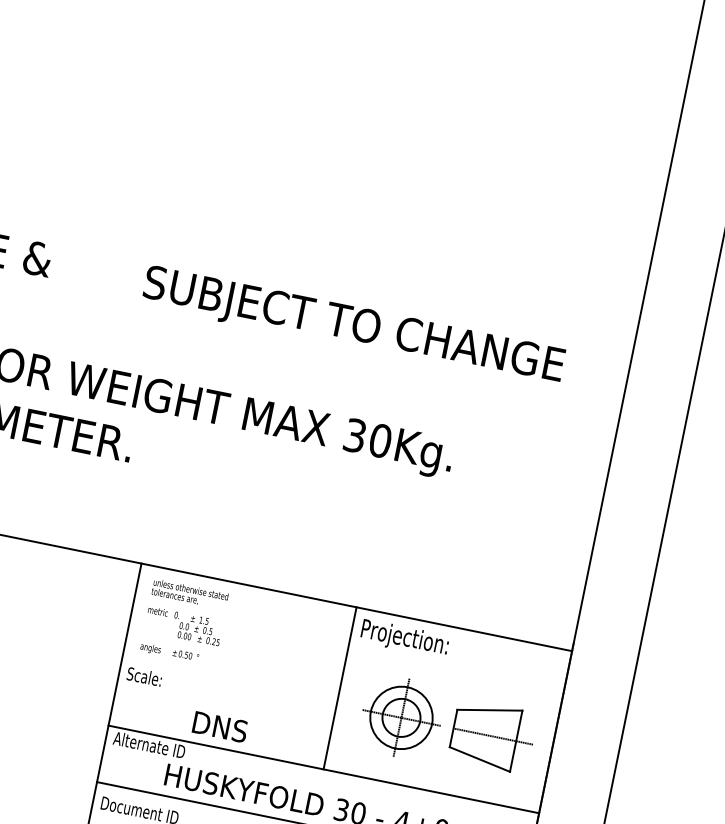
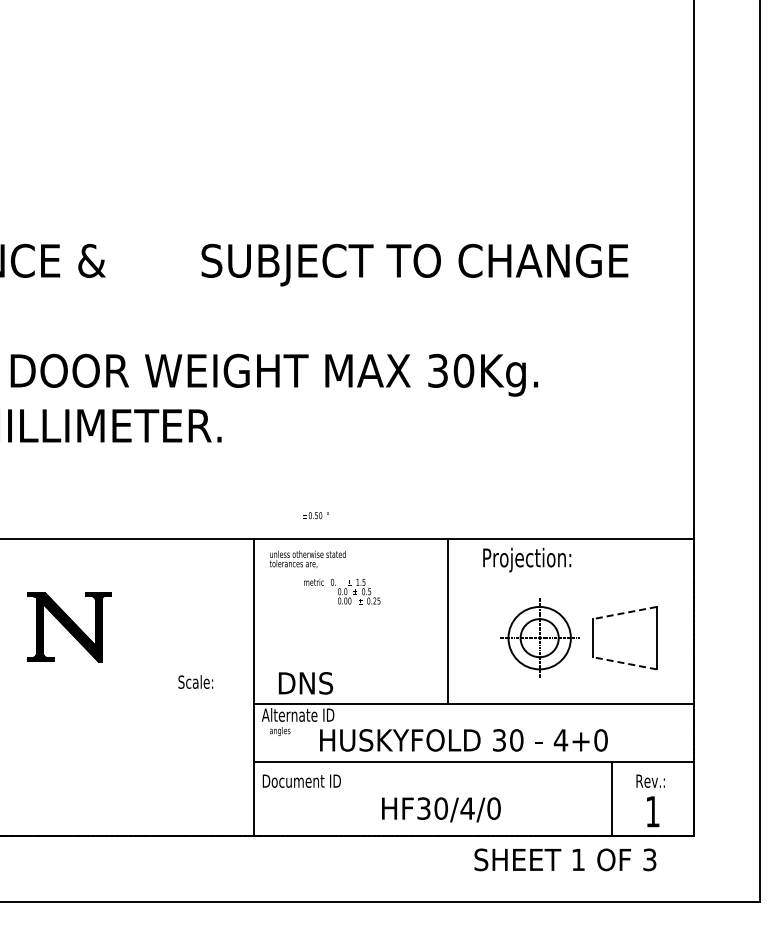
text: (184, 626) -> (342, 591), moved
text: (151, 648) -> (280, 731), moved
text: (185, 654) -> (315, 515), moved
text: (144, 676) -> (195, 681), moved
line: (339, 688) -> (447, 621), moved
line: (489, 710) -> (624, 613), solid -> dashed
text: (220, 727) -> (306, 683), moved
line: (493, 736) -> (633, 638), removed
line: (479, 759) -> (624, 663), solid -> dashed

